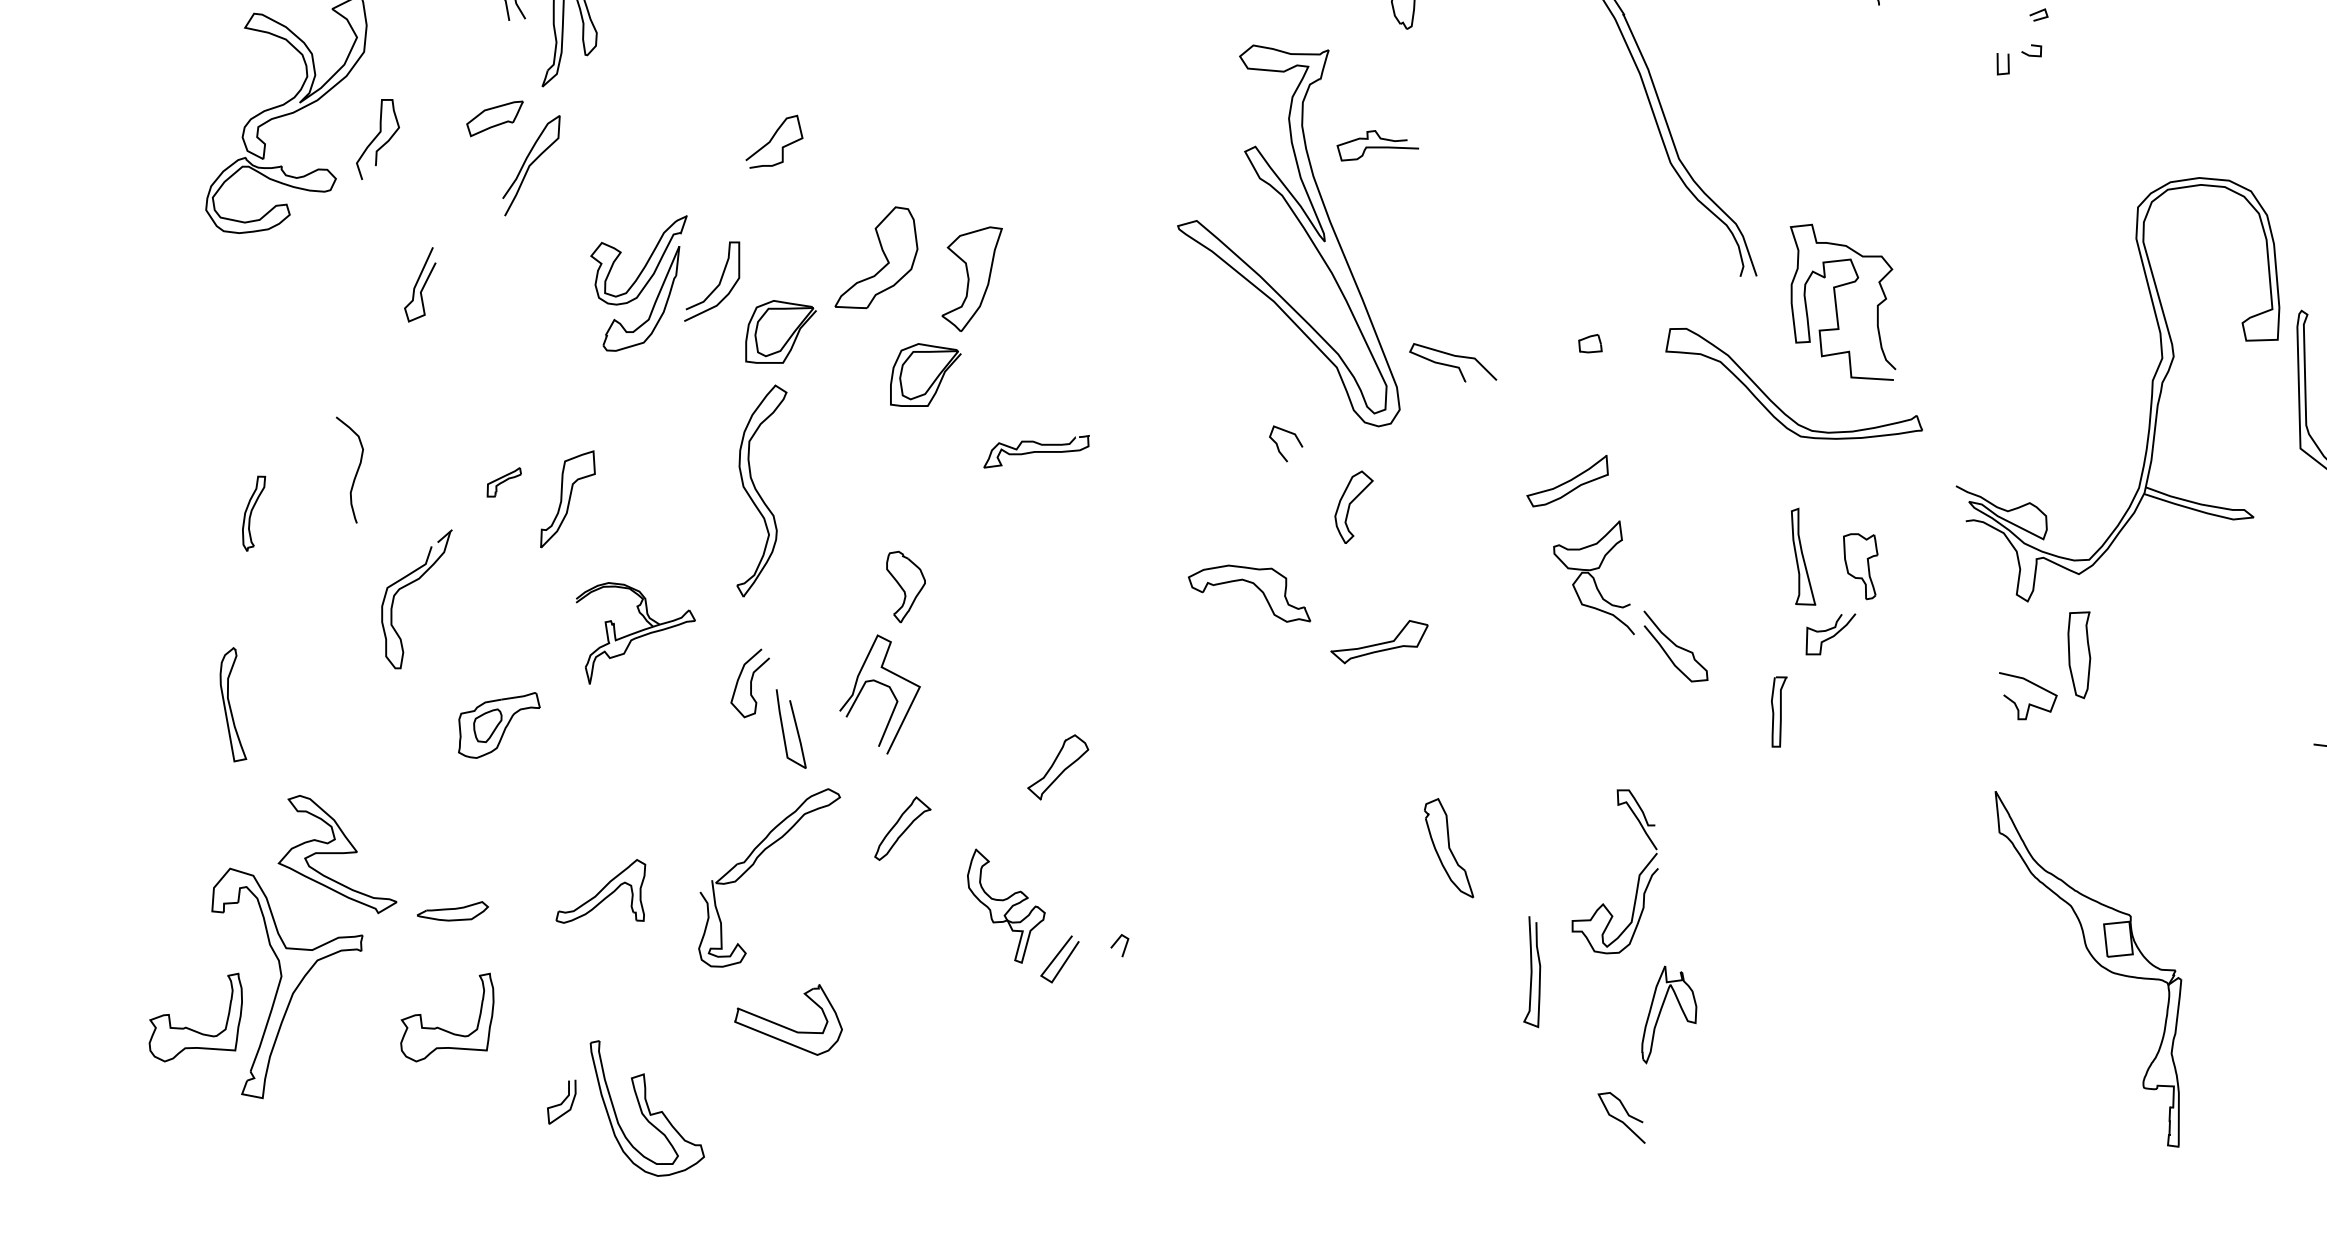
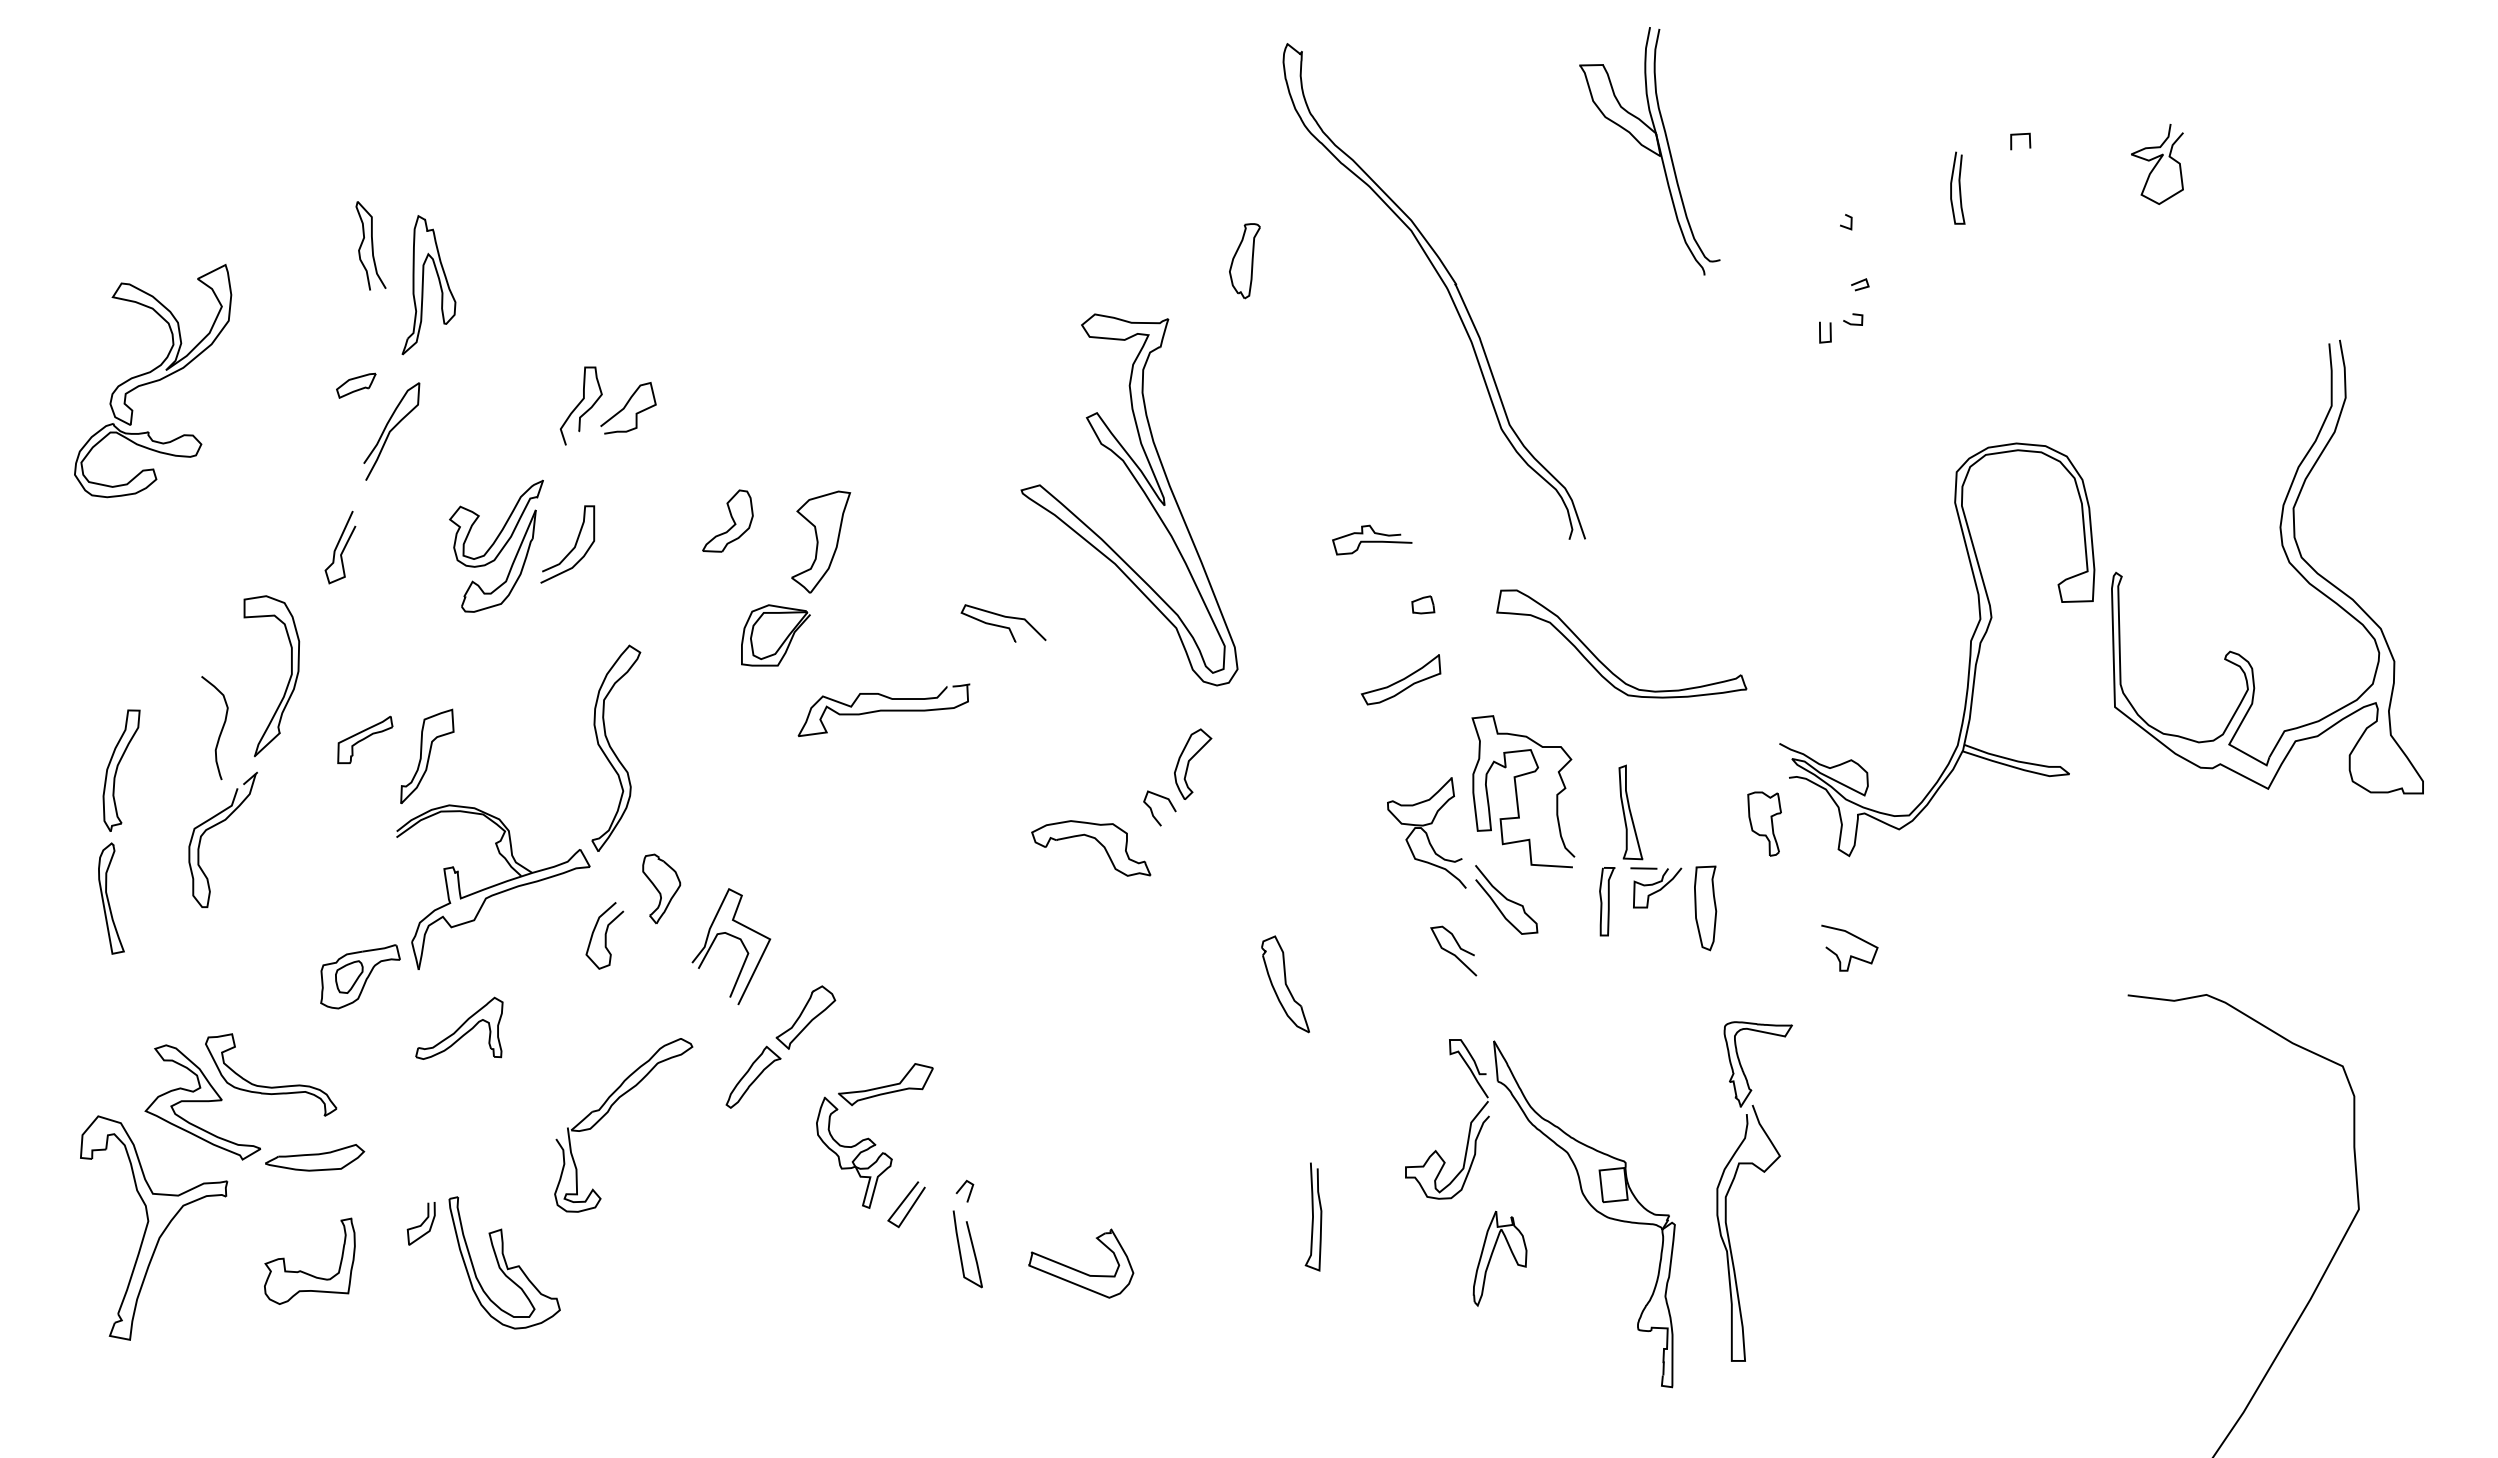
part: (495, 118) -> (356, 385), size x0.71
curve: (376, 138) -> (579, 405), moved
curve: (1378, 146) -> (1372, 540), moved
part: (876, 257) -> (727, 520), size x0.62
curve: (418, 282) -> (338, 545), moved
curve: (1837, 302) -> (1517, 791), moved
part: (780, 331) -> (634, 593), removed
curve: (1452, 364) -> (1002, 625), moved
part: (425, 421) -> (288, 680), added
curve: (1278, 445) -> (1152, 810), moved
part: (1036, 451) -> (883, 709), size x1.67
part: (1567, 480) -> (1400, 679), moved
part: (504, 481) -> (365, 739), size x1.67
part: (253, 513) -> (121, 770), size x1.67
part: (1860, 566) -> (1764, 823), moved
part: (409, 585) -> (215, 826), moved
part: (905, 586) -> (661, 888), moved
line: (1816, 614) -> (1643, 868), added
part: (635, 632) -> (493, 886), size x1.67
part: (1379, 642) -> (885, 1084), moved
part: (2079, 655) -> (1705, 908), moved
part: (233, 704) -> (111, 898), moved
part: (1779, 711) -> (1607, 901), moved
curve: (796, 729) -> (972, 1249), moved
part: (1057, 767) -> (805, 1017), moved
part: (407, 838) -> (271, 1086), added
part: (1448, 848) -> (1285, 984), moved
part: (600, 890) -> (459, 1027), moved
part: (453, 910) -> (315, 1157), size x1.43
part: (1939, 926) -> (1763, 1172), added
part: (2095, 962) -> (1591, 1207), moved
curve: (1532, 971) -> (1313, 1216), moved
part: (784, 1025) -> (1077, 1269), moved
part: (190, 1028) -> (59, 1271), removed
curve: (561, 1101) -> (421, 1223), moved
part: (647, 1108) -> (504, 1262), moved
curve: (1619, 1119) -> (1451, 952), moved

